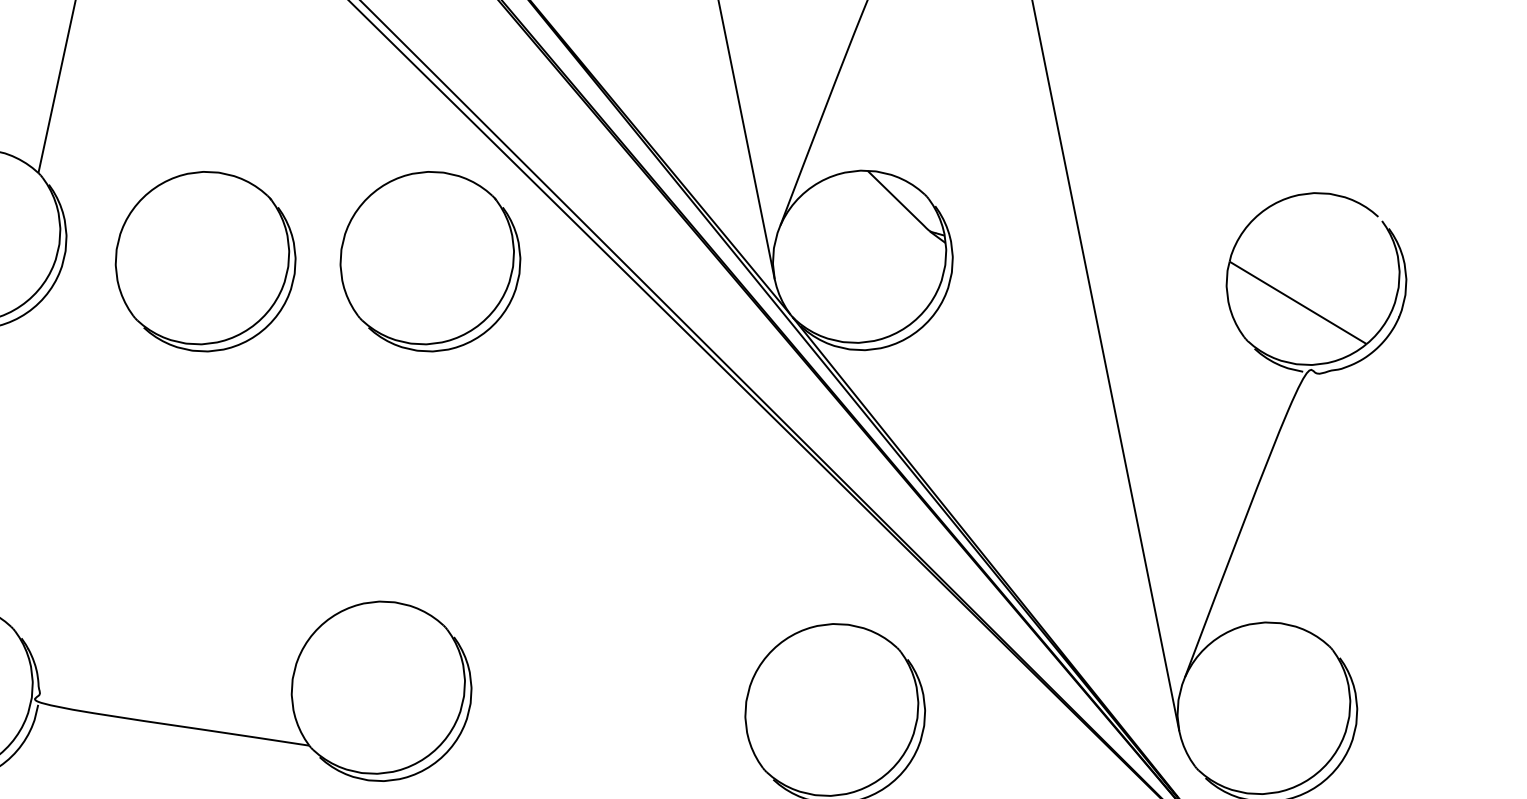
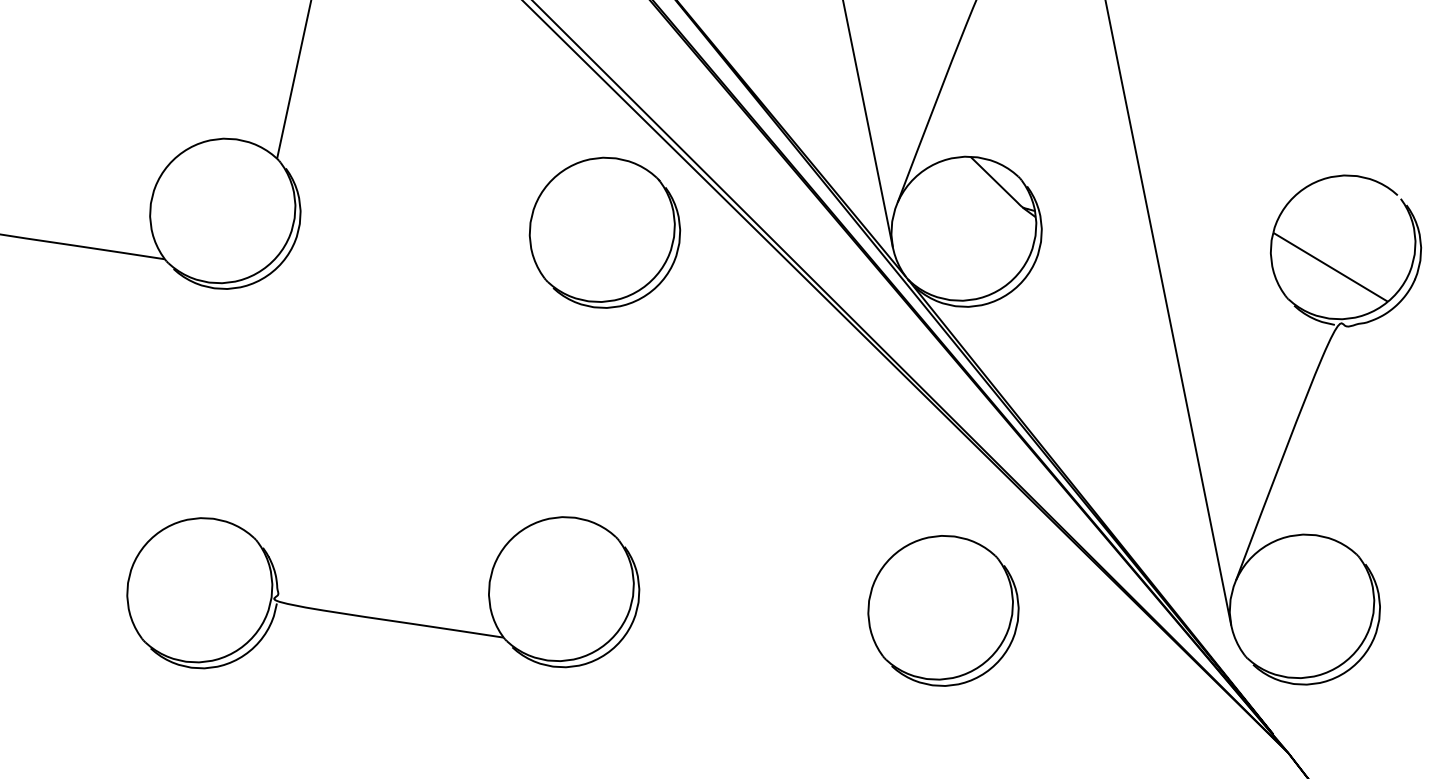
part: (205, 261) -> (416, 232), removed

